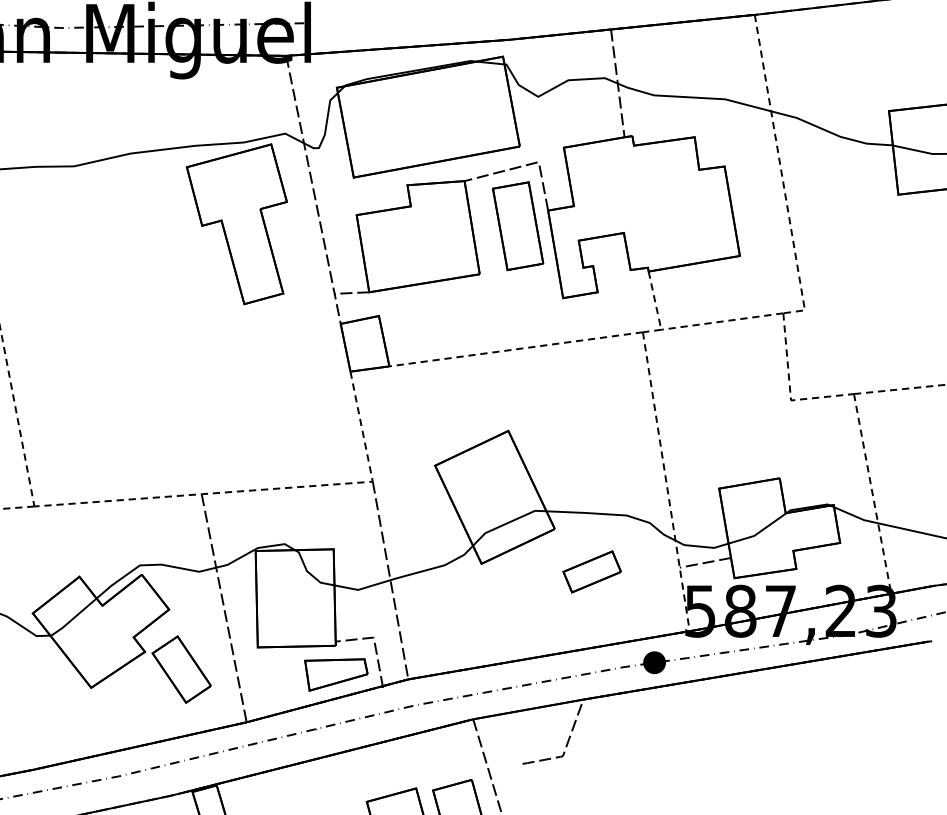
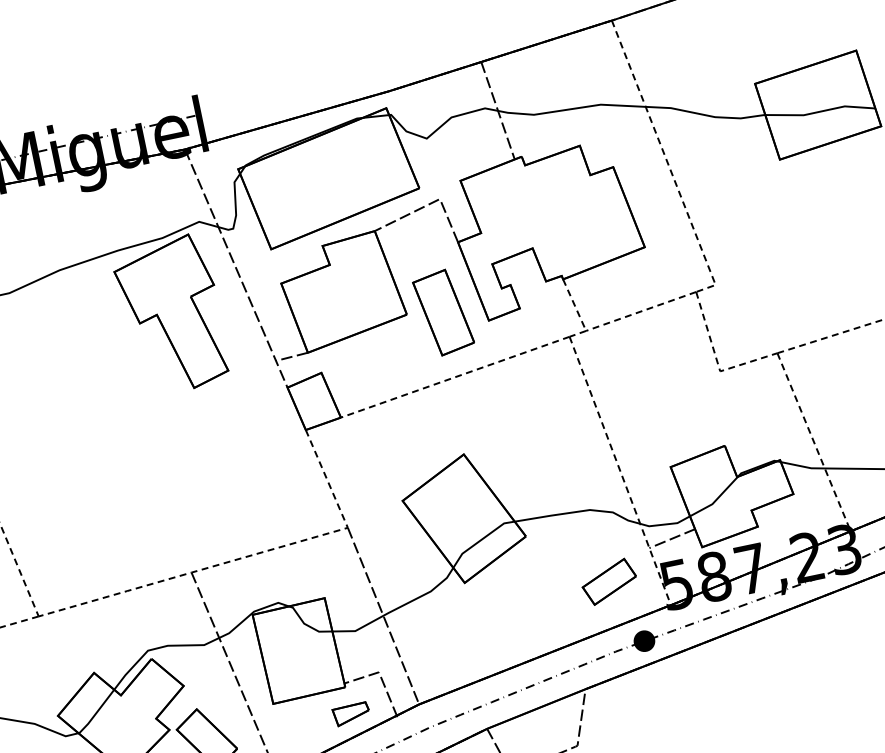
part: (518, 225) -> (443, 311), moved
part: (591, 571) -> (608, 581), moved
part: (336, 674) -> (351, 713), size x0.6

